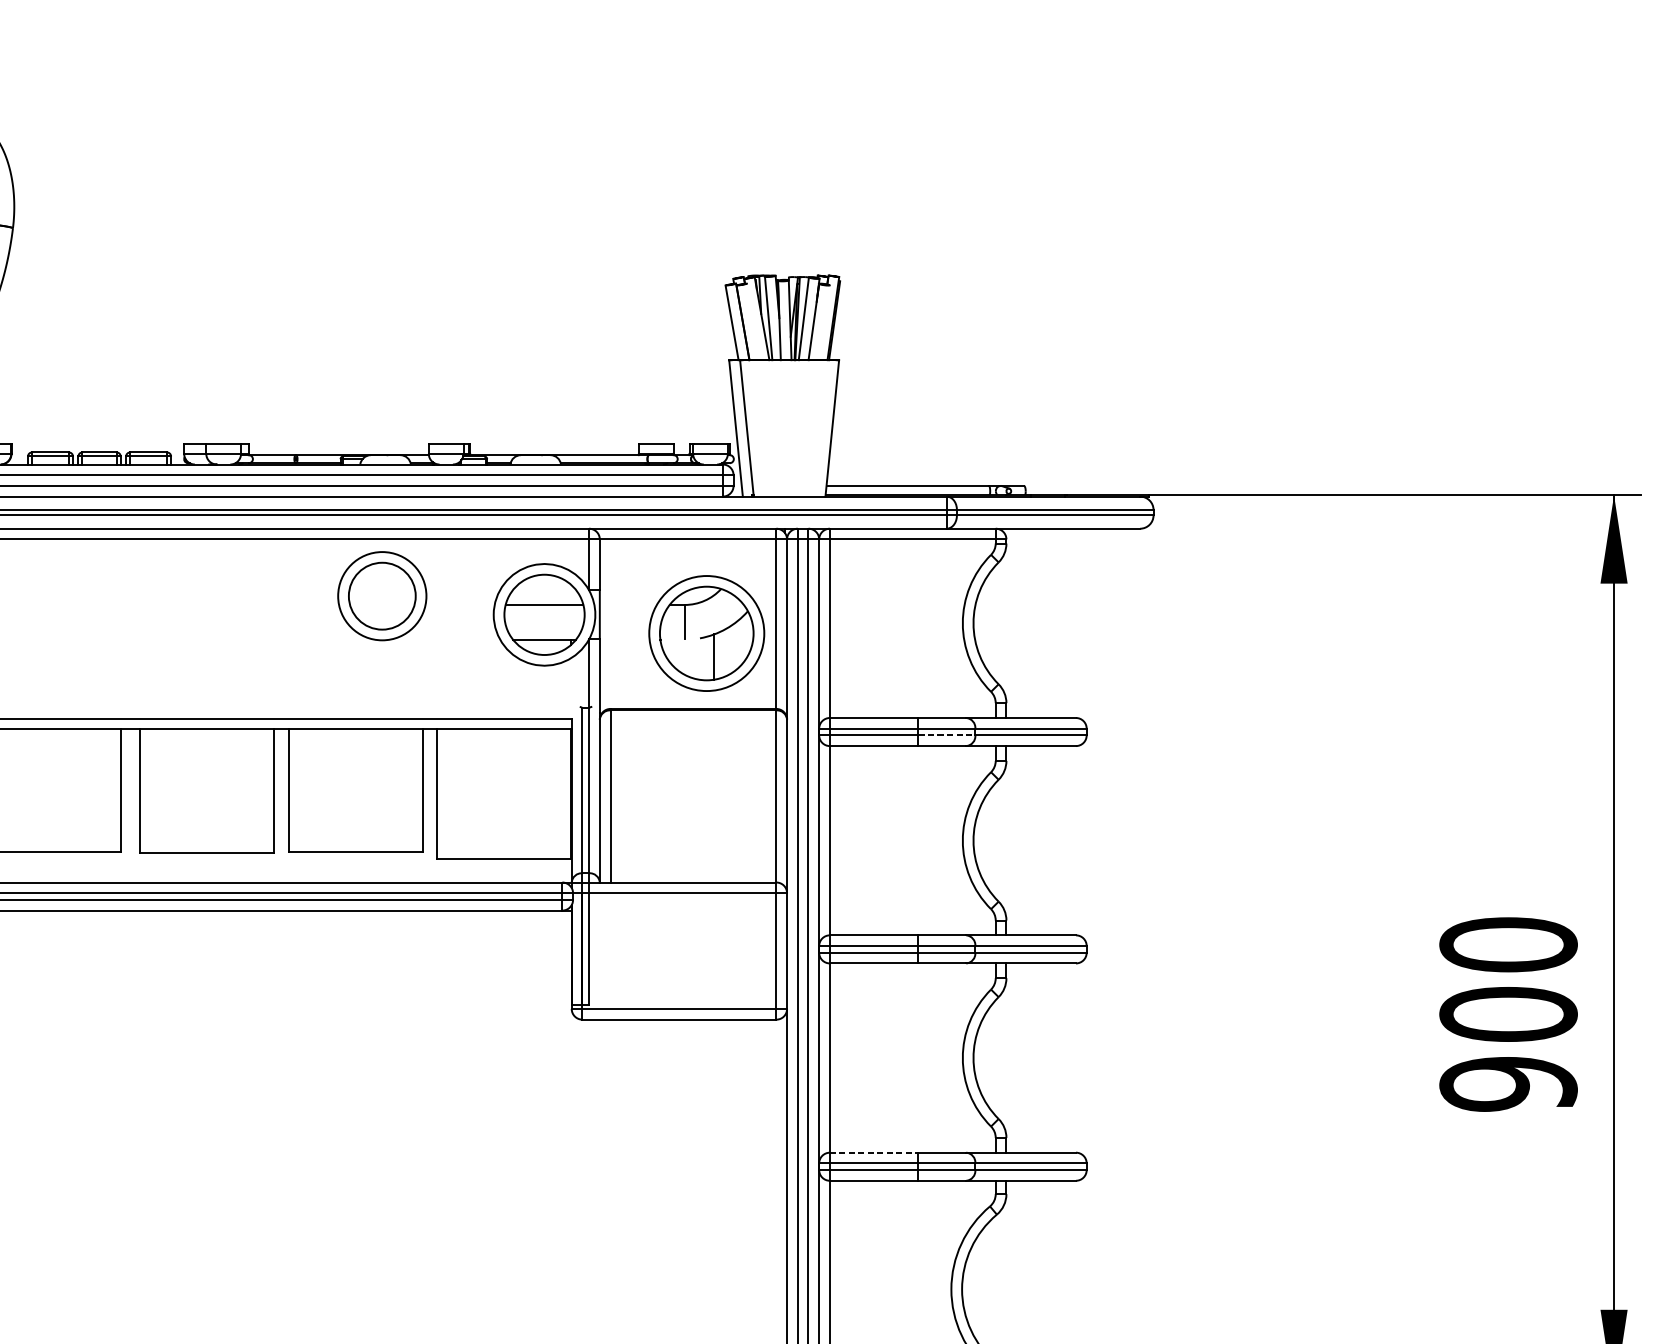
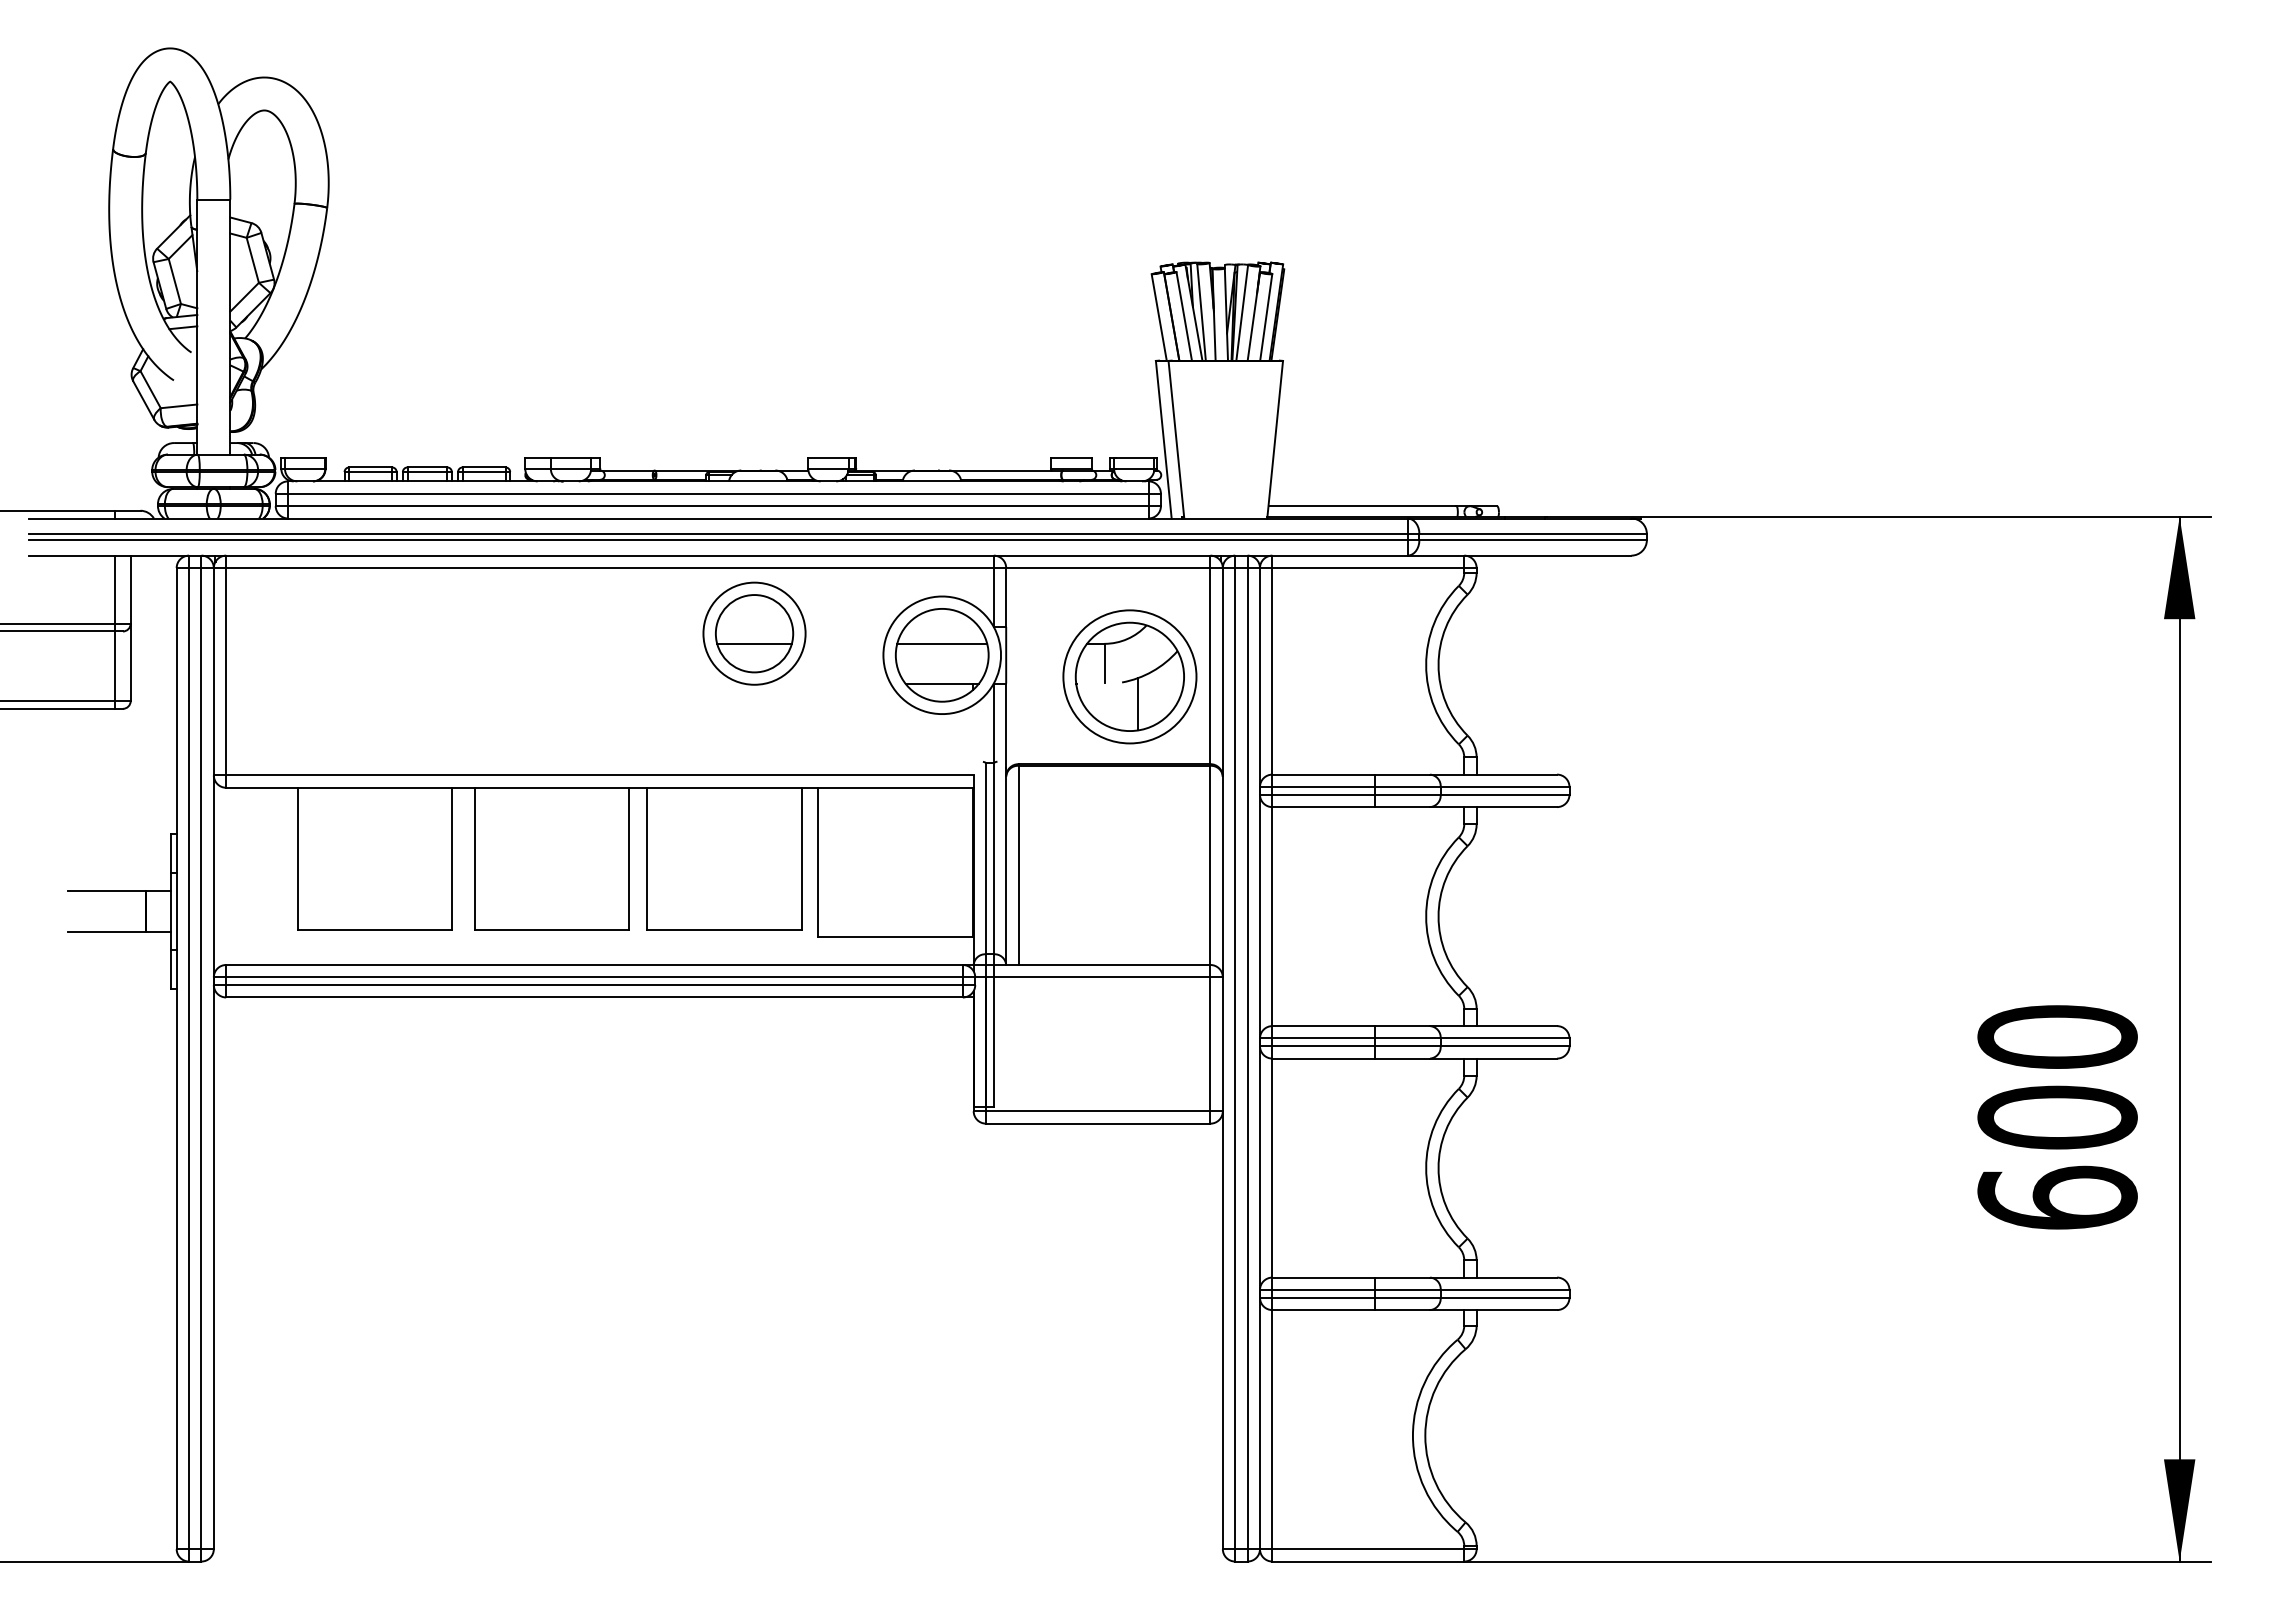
line: (753, 322) -> (1183, 316), added
line: (824, 322) -> (1266, 317), added
line: (382, 604) -> (754, 643), added
line: (946, 735) -> (1407, 794), dashed -> solid
text: (1508, 1083) -> (2057, 1197), 900 -> 600
line: (874, 1152) -> (1324, 1277), dashed -> solid

